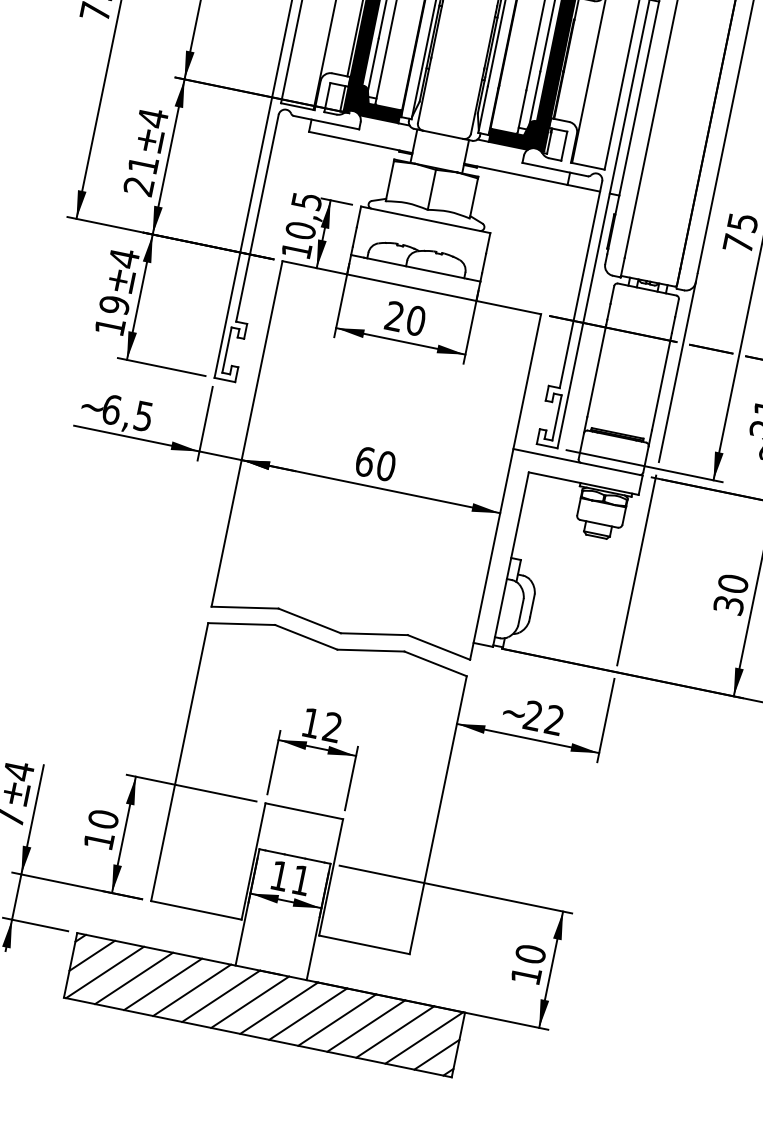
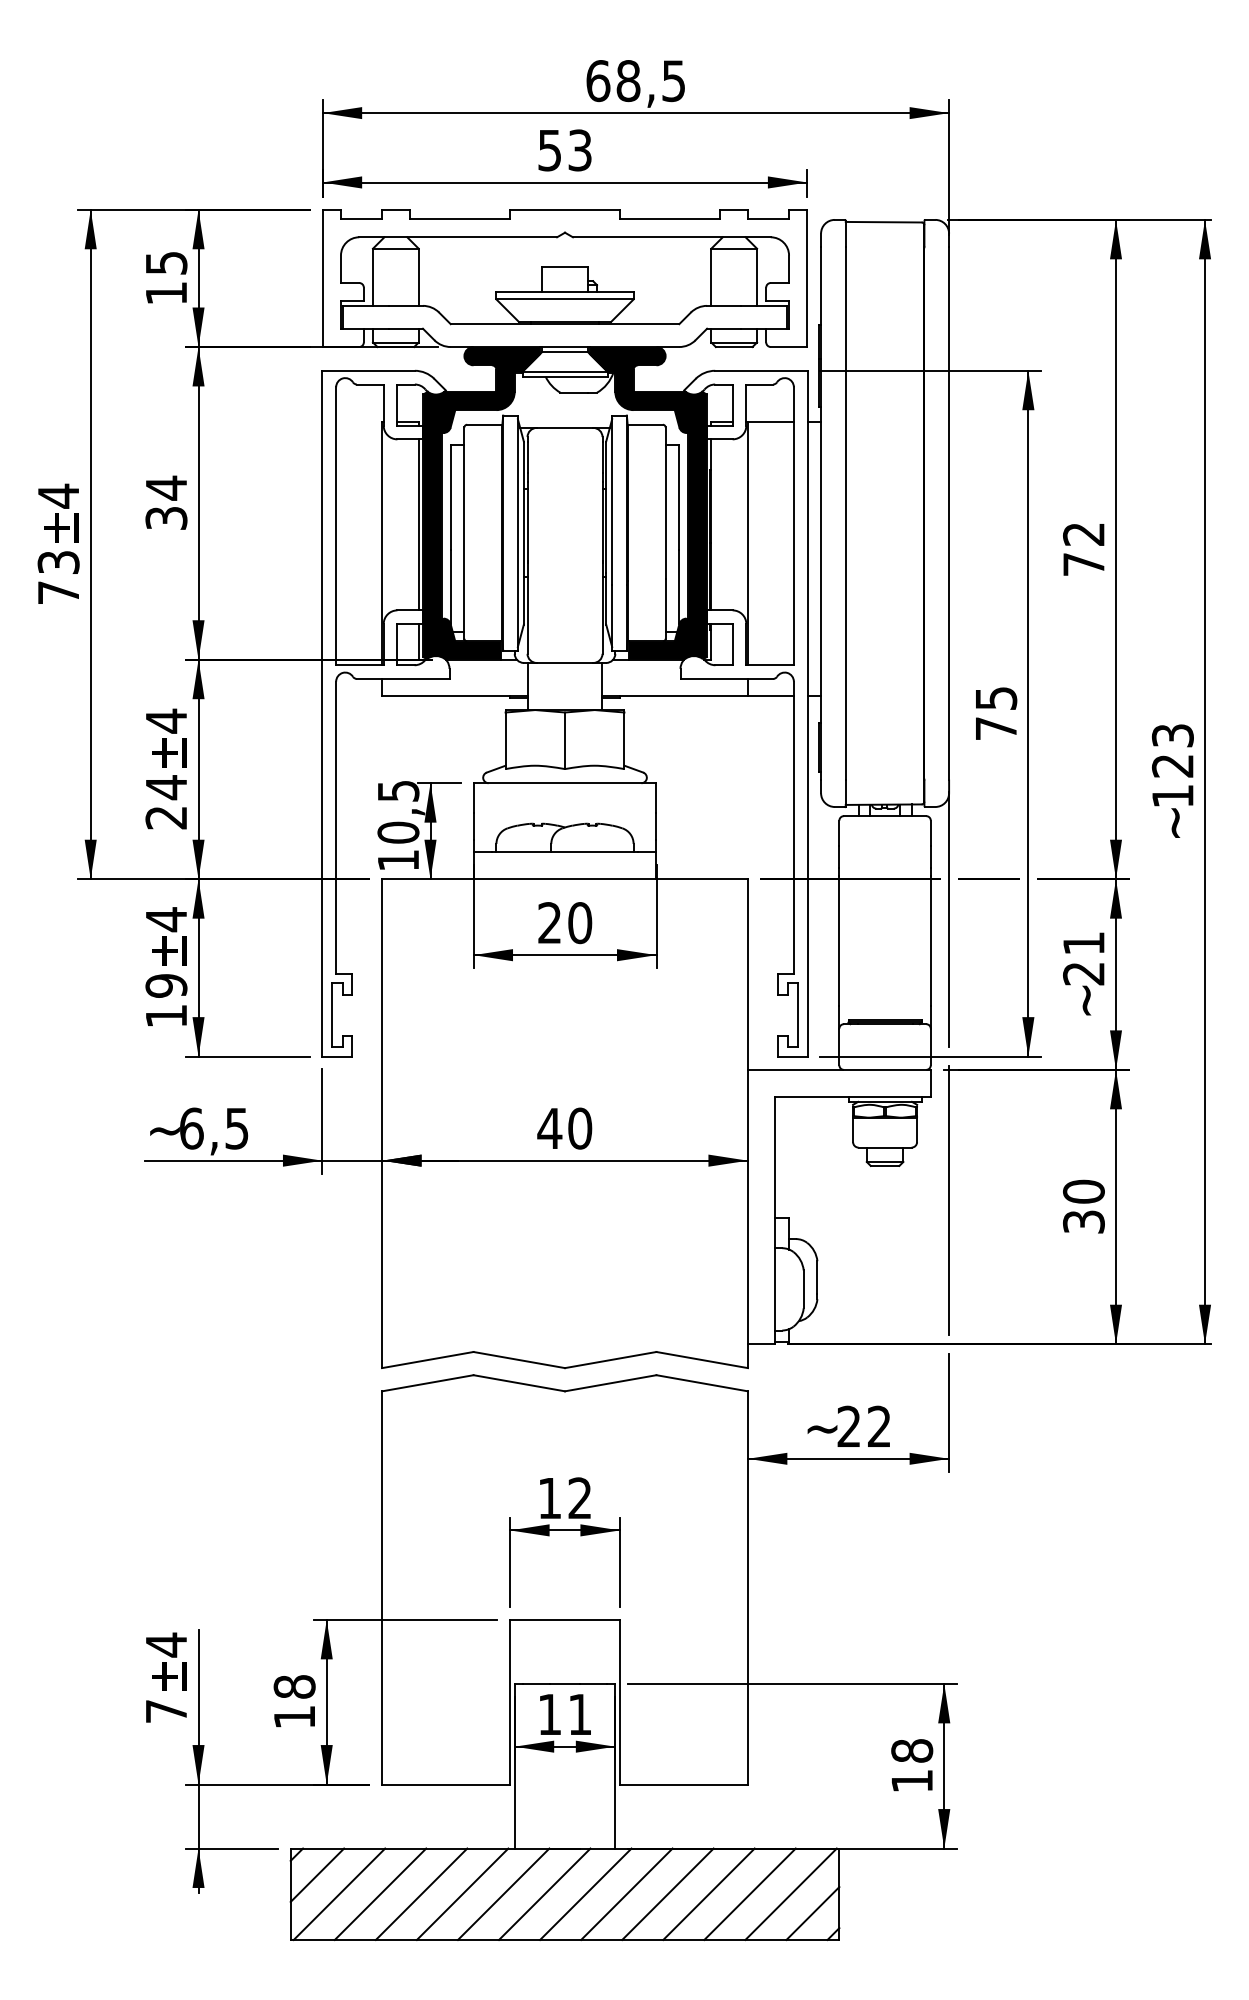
text: (143, 165) -> (166, 787), 21 -> 24
text: (364, 461) -> (549, 1128), 60 -> 40
text: (103, 819) -> (294, 1686), 10 -> 18
text: (530, 953) -> (912, 1750), 10 -> 18

